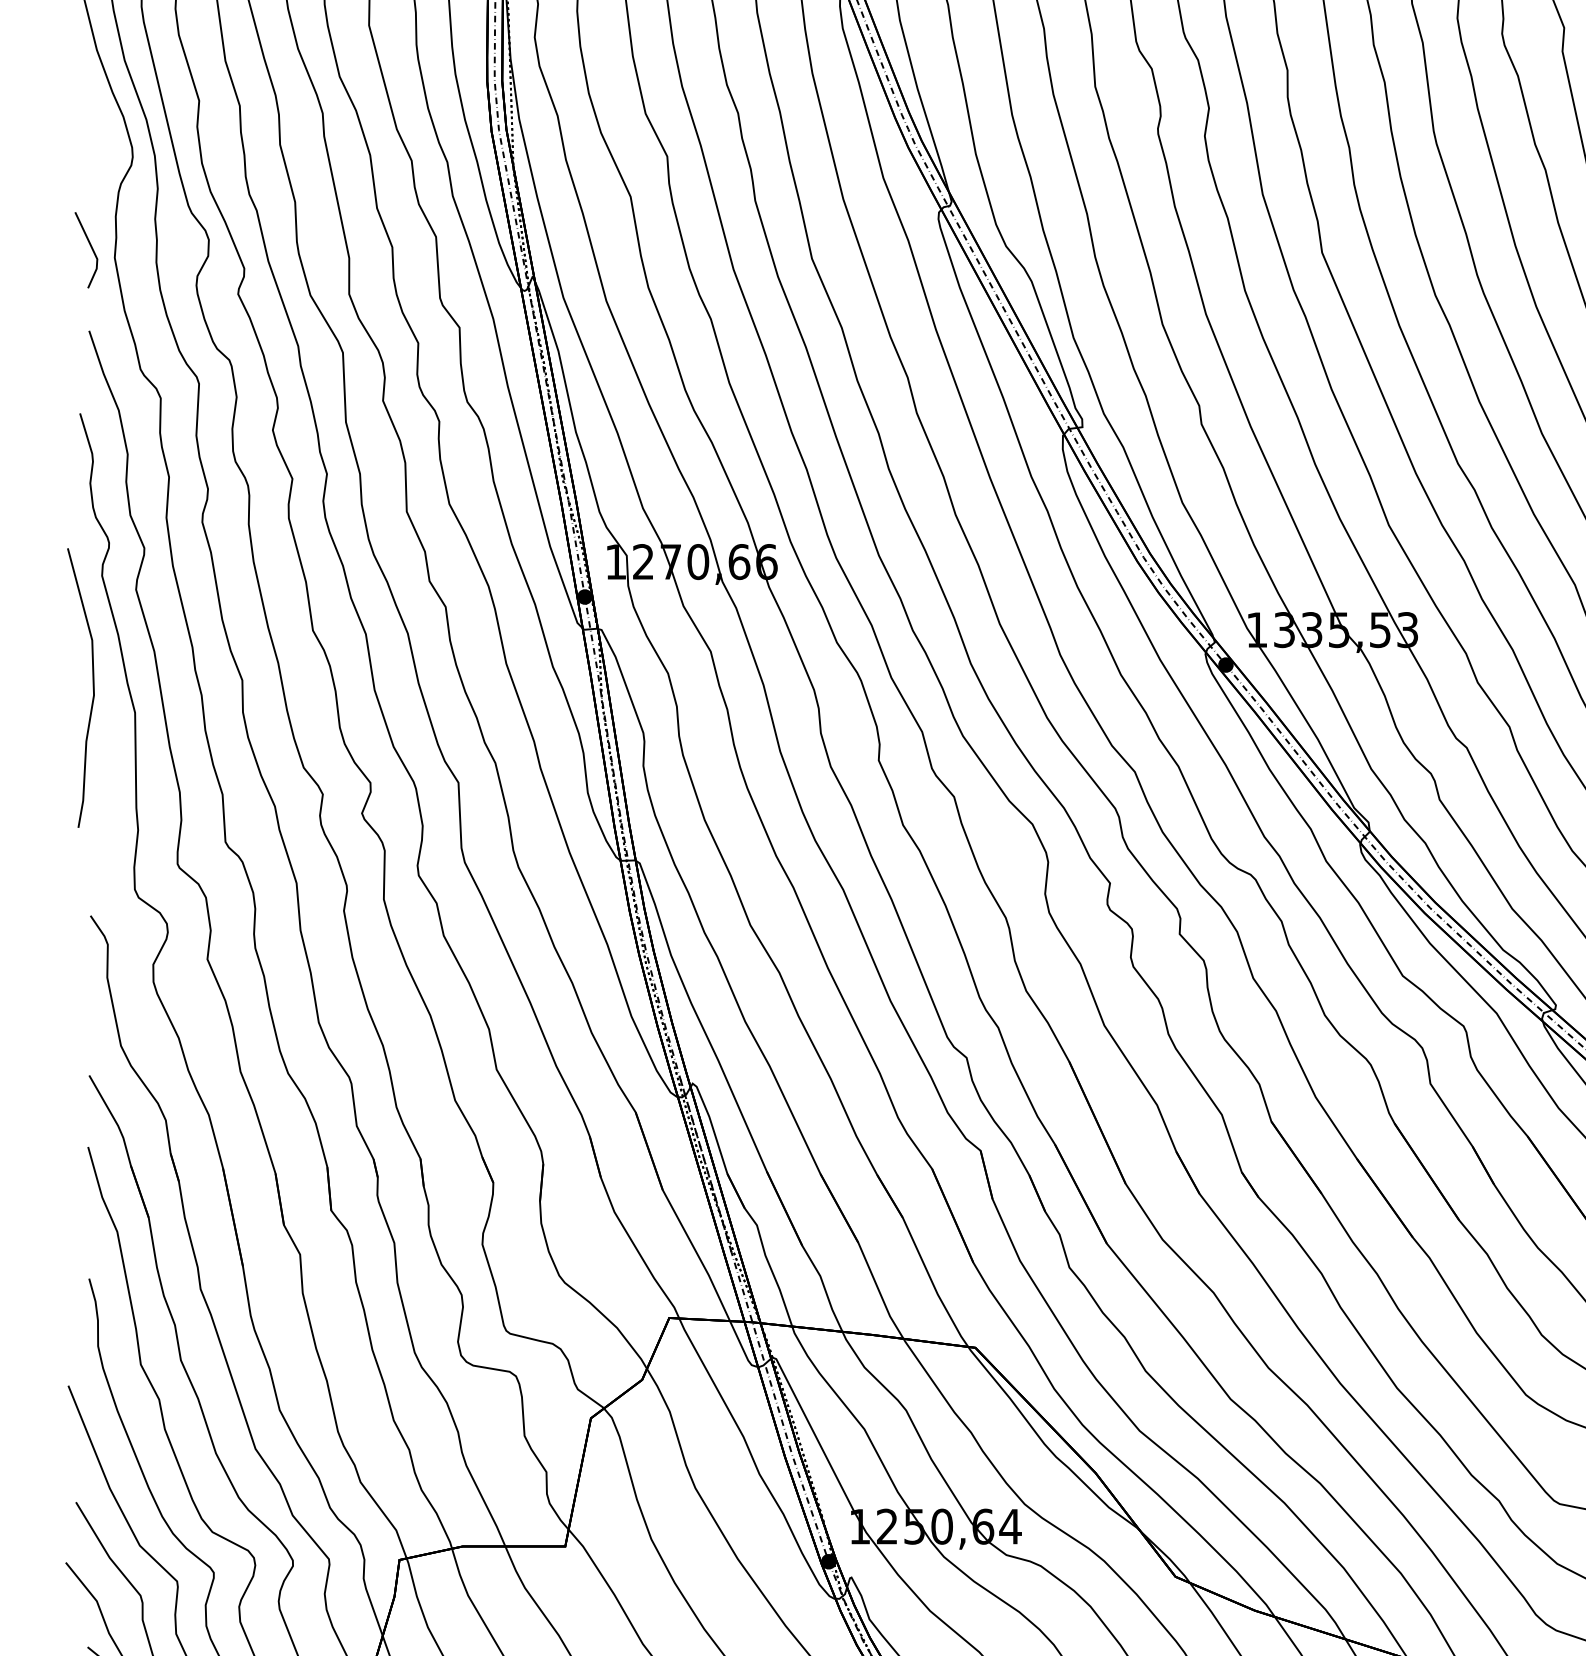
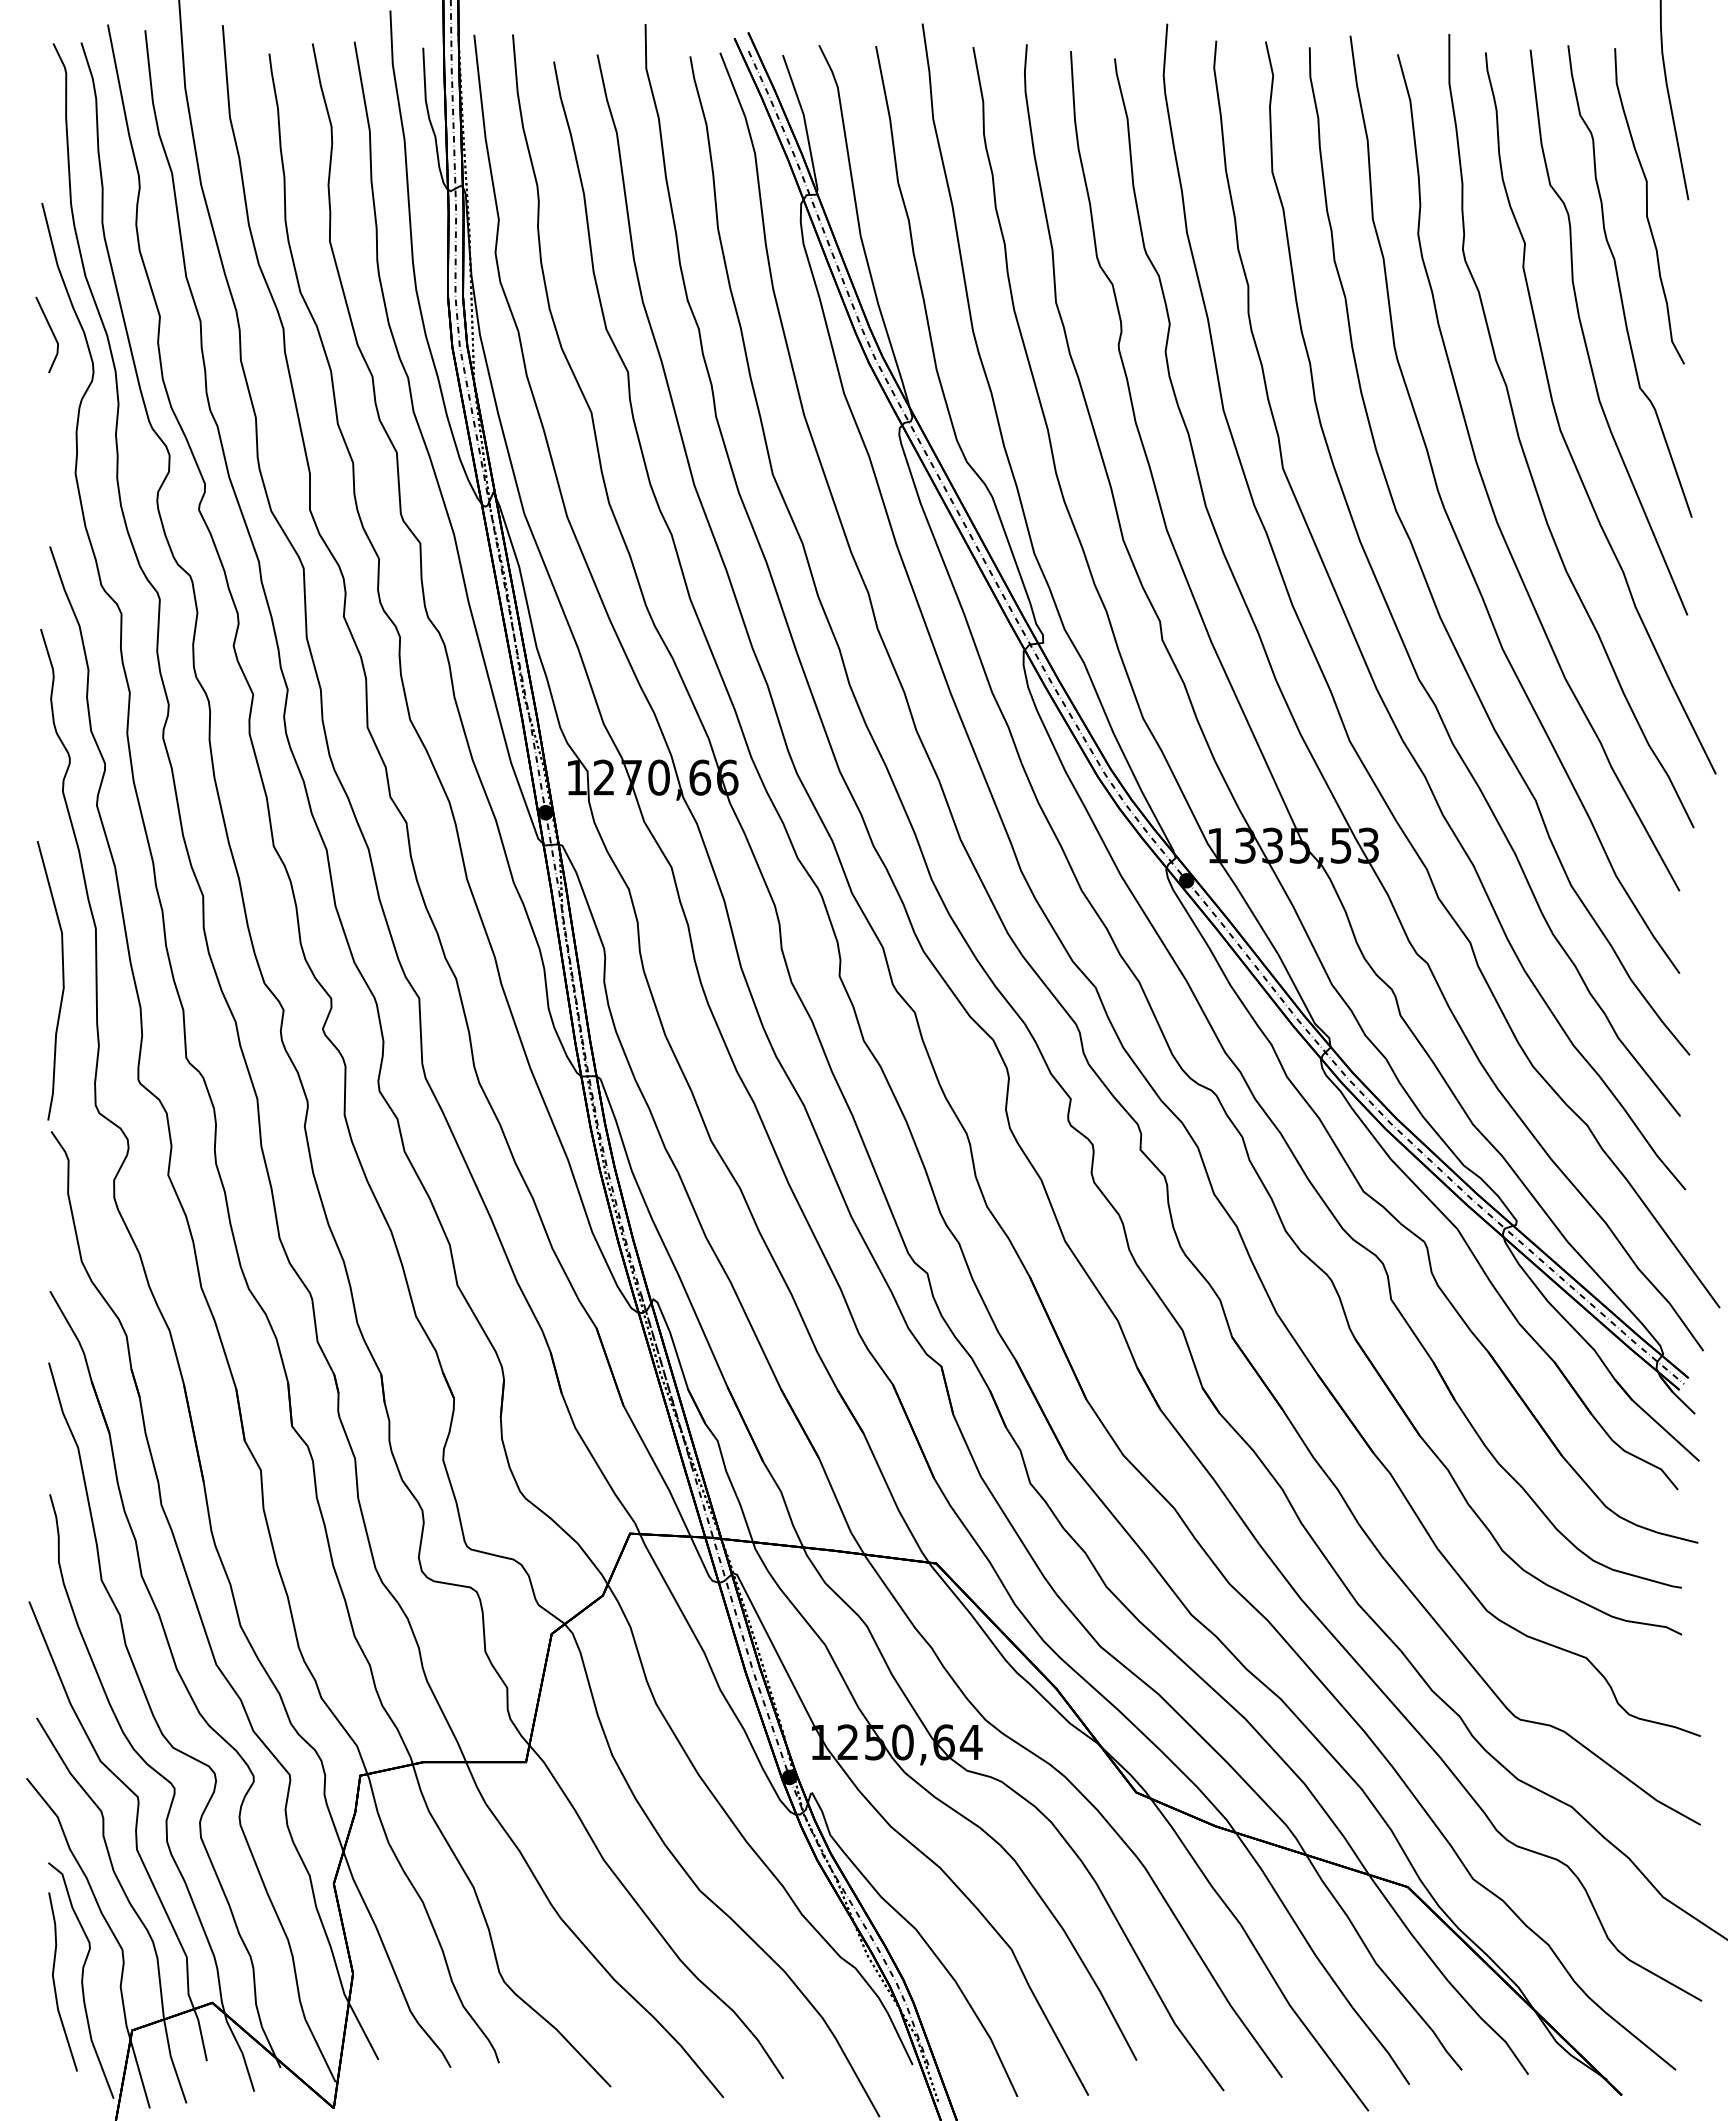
line: (90, 247) -> (51, 332), moved
curve: (92, 687) -> (62, 980), moved

